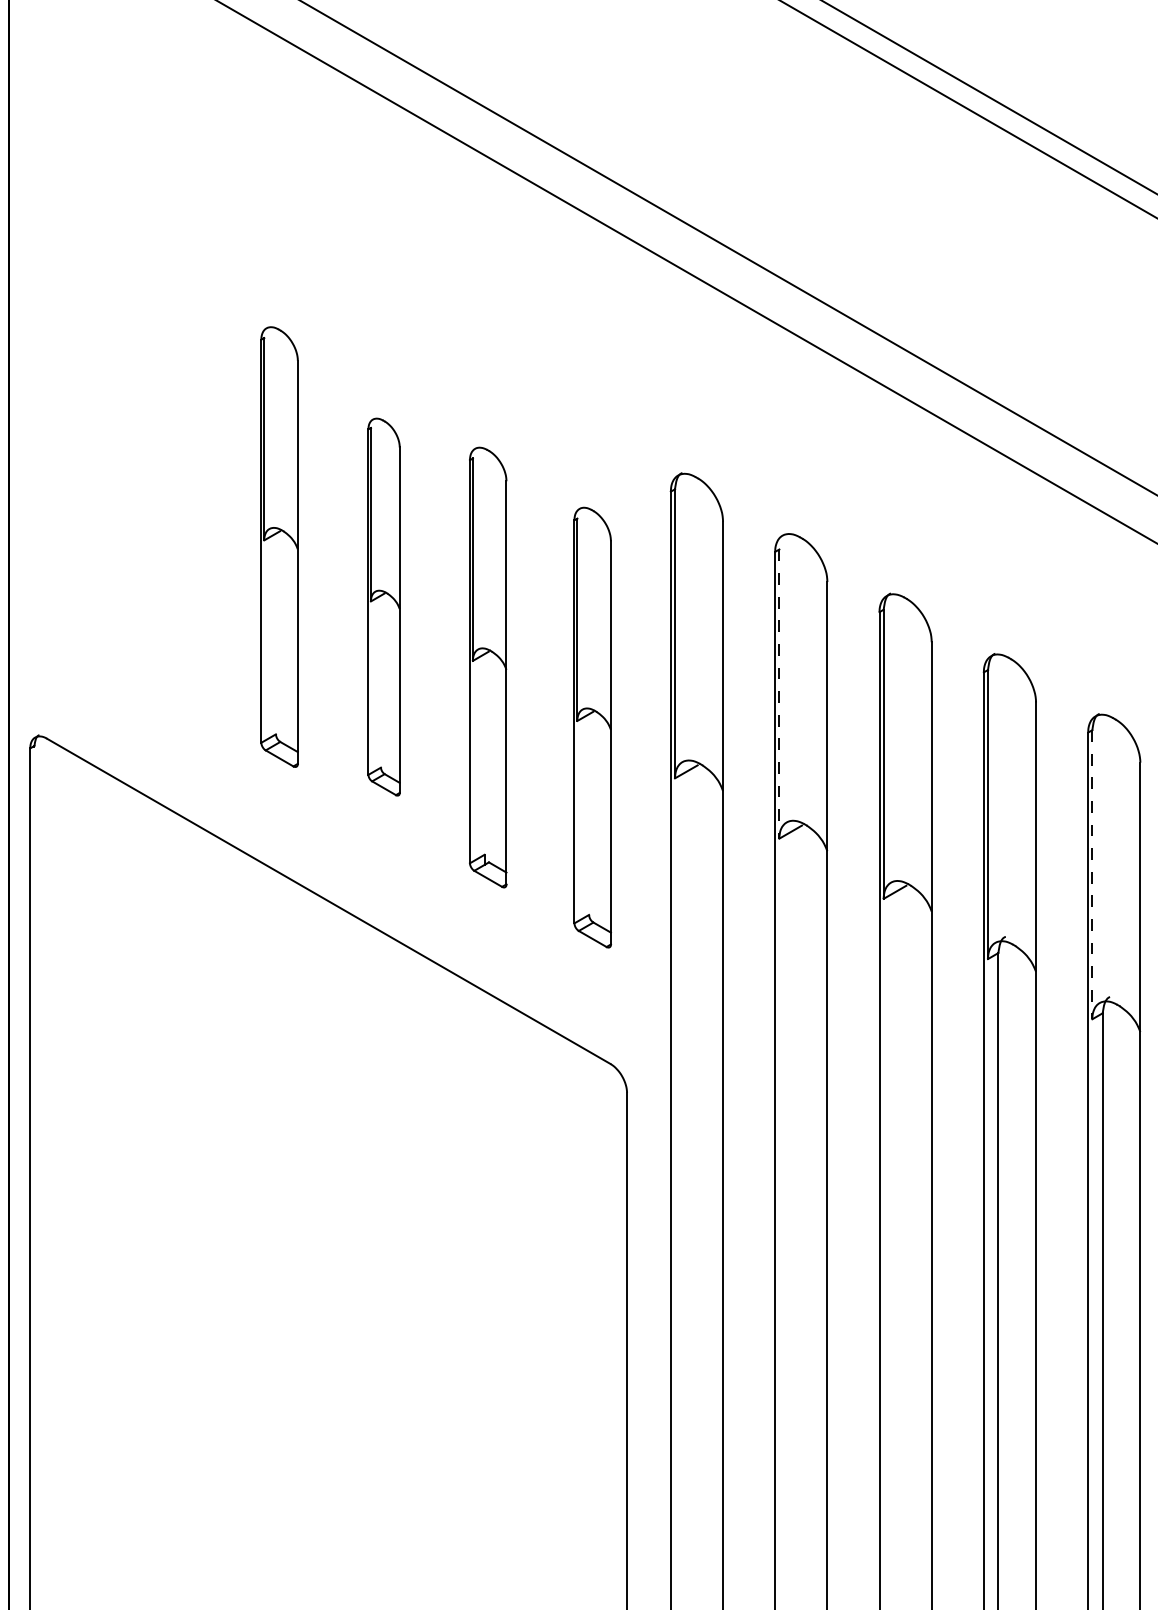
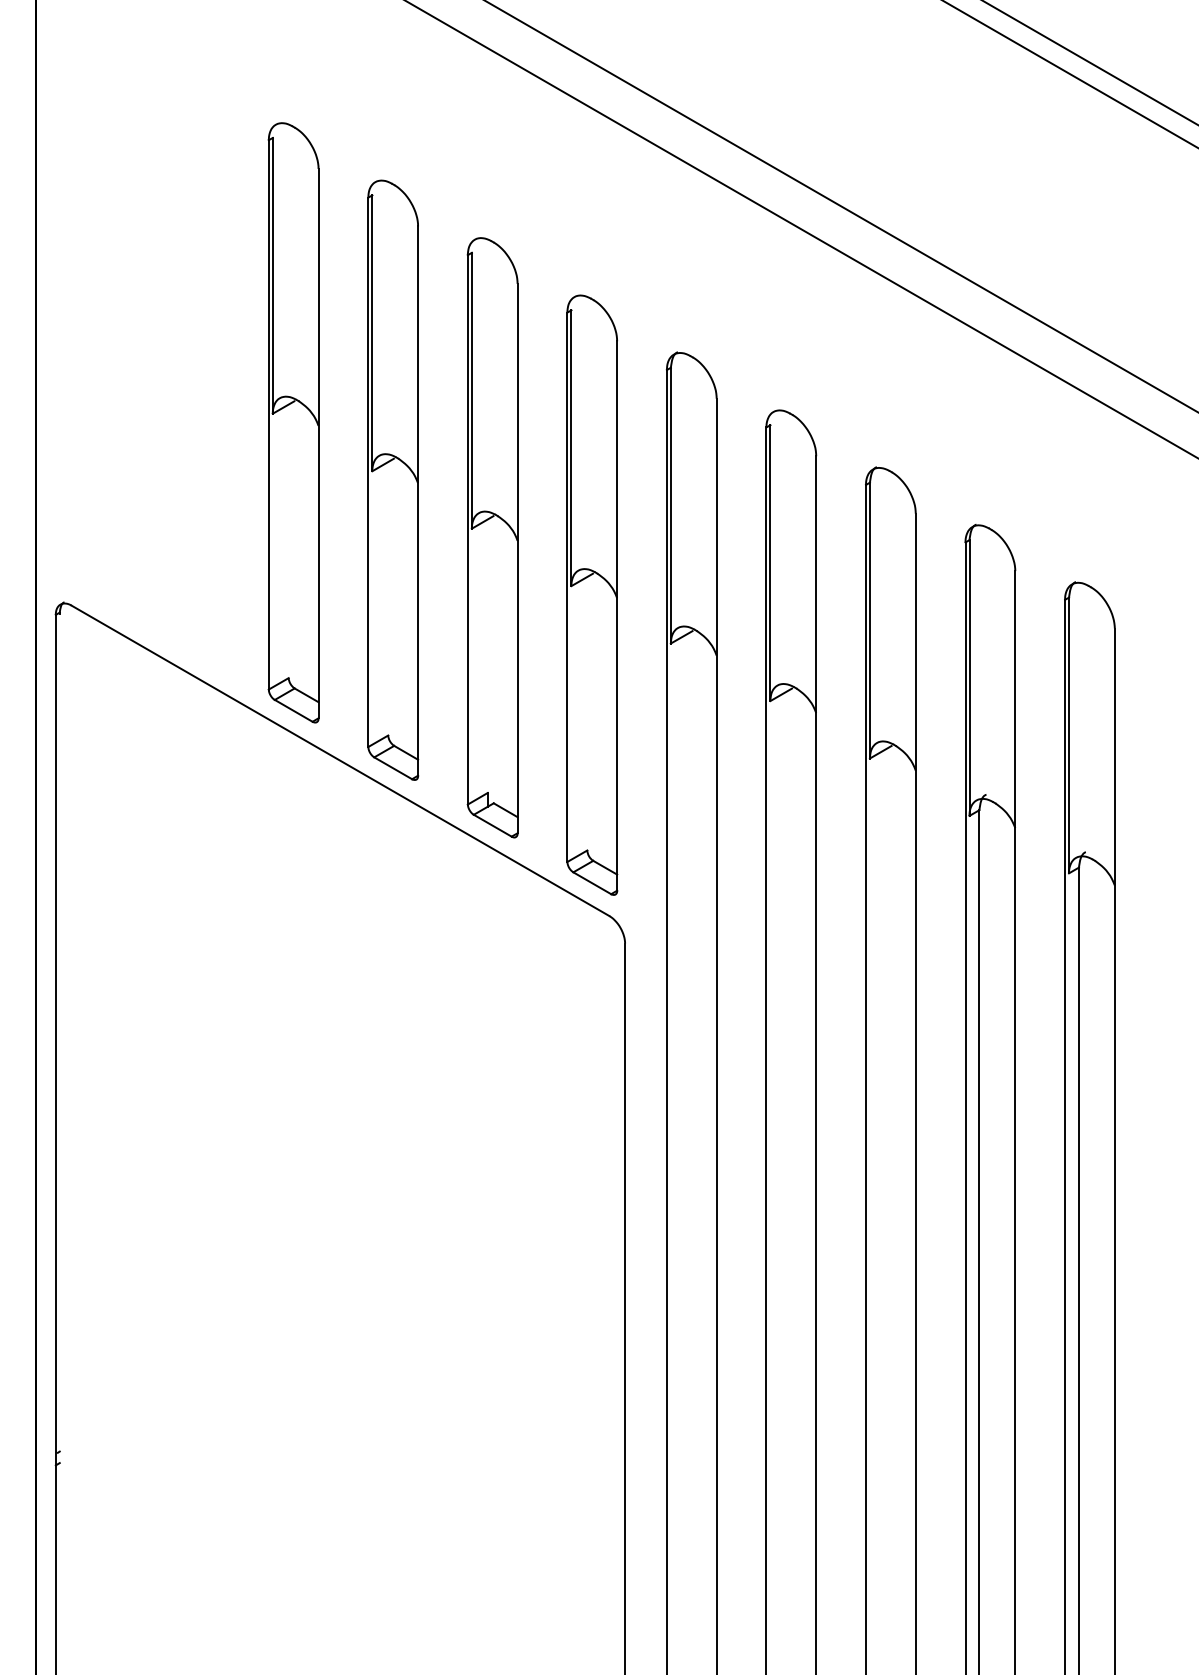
part: (279, 546) -> (293, 422), size x1.43
part: (384, 606) -> (393, 479), size x1.67
part: (488, 667) -> (492, 537), size x1.43
line: (779, 694) -> (770, 563), dashed -> solid
part: (592, 726) -> (592, 594), size x1.43
line: (1092, 874) -> (1069, 735), dashed -> solid

